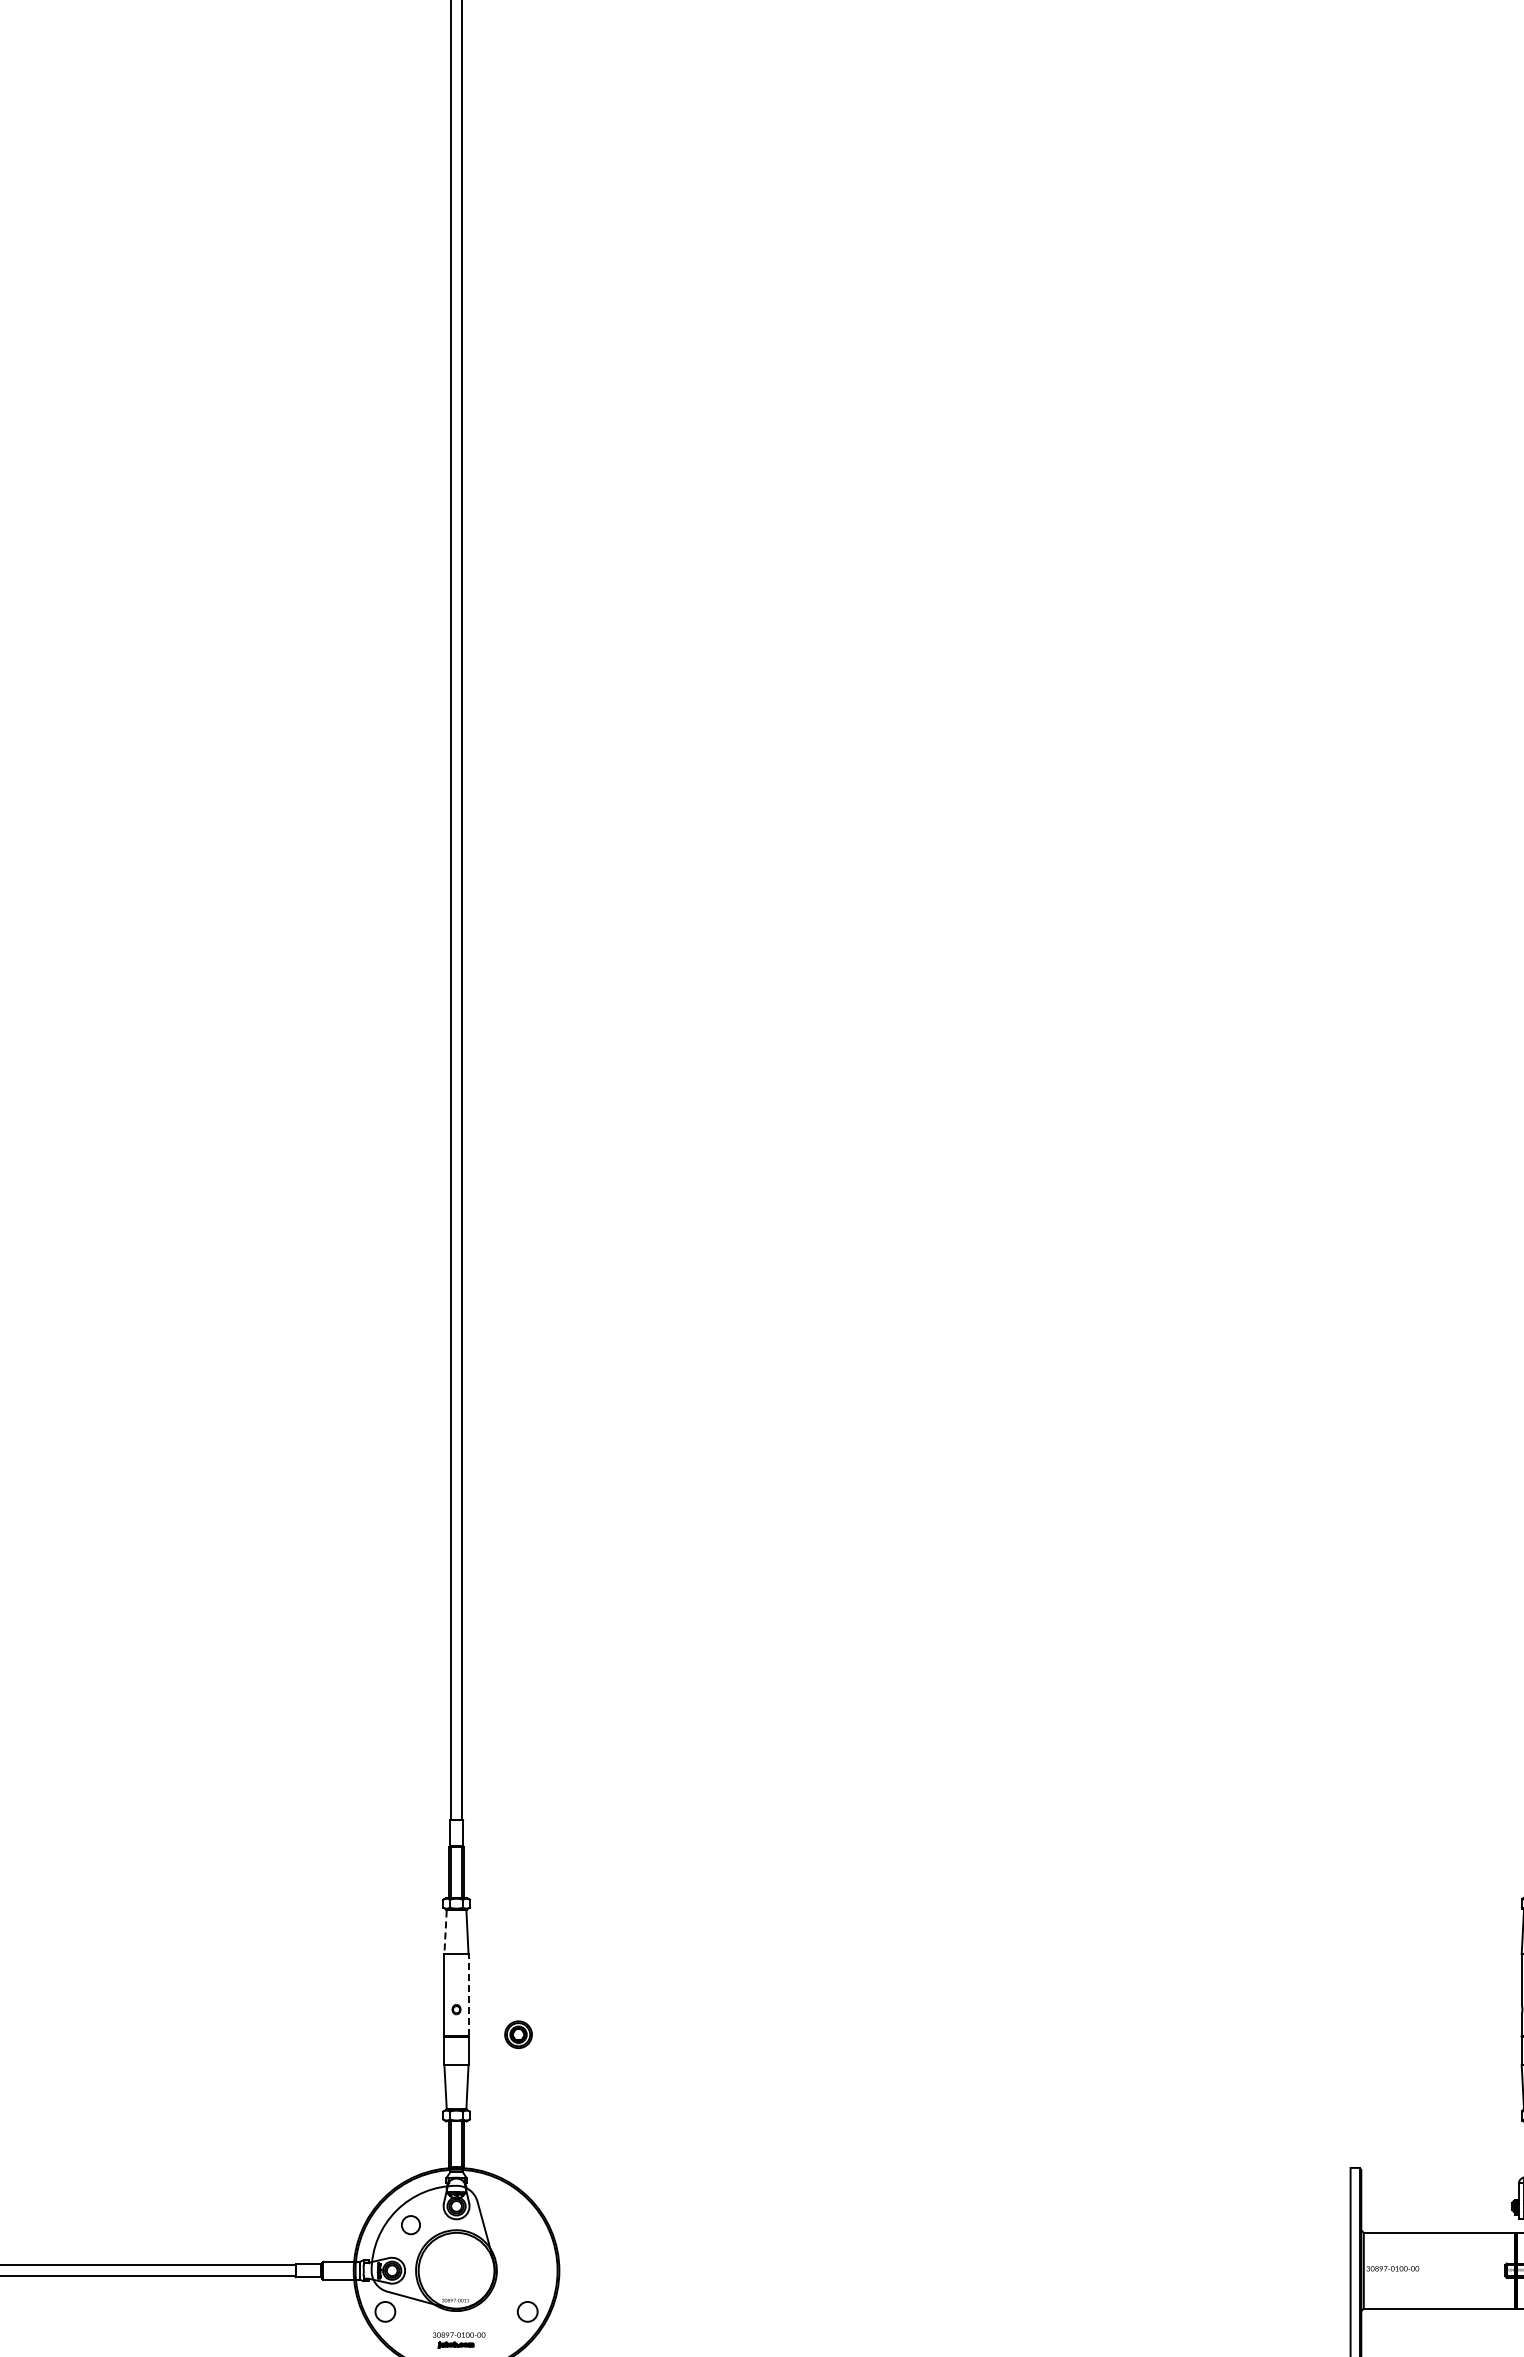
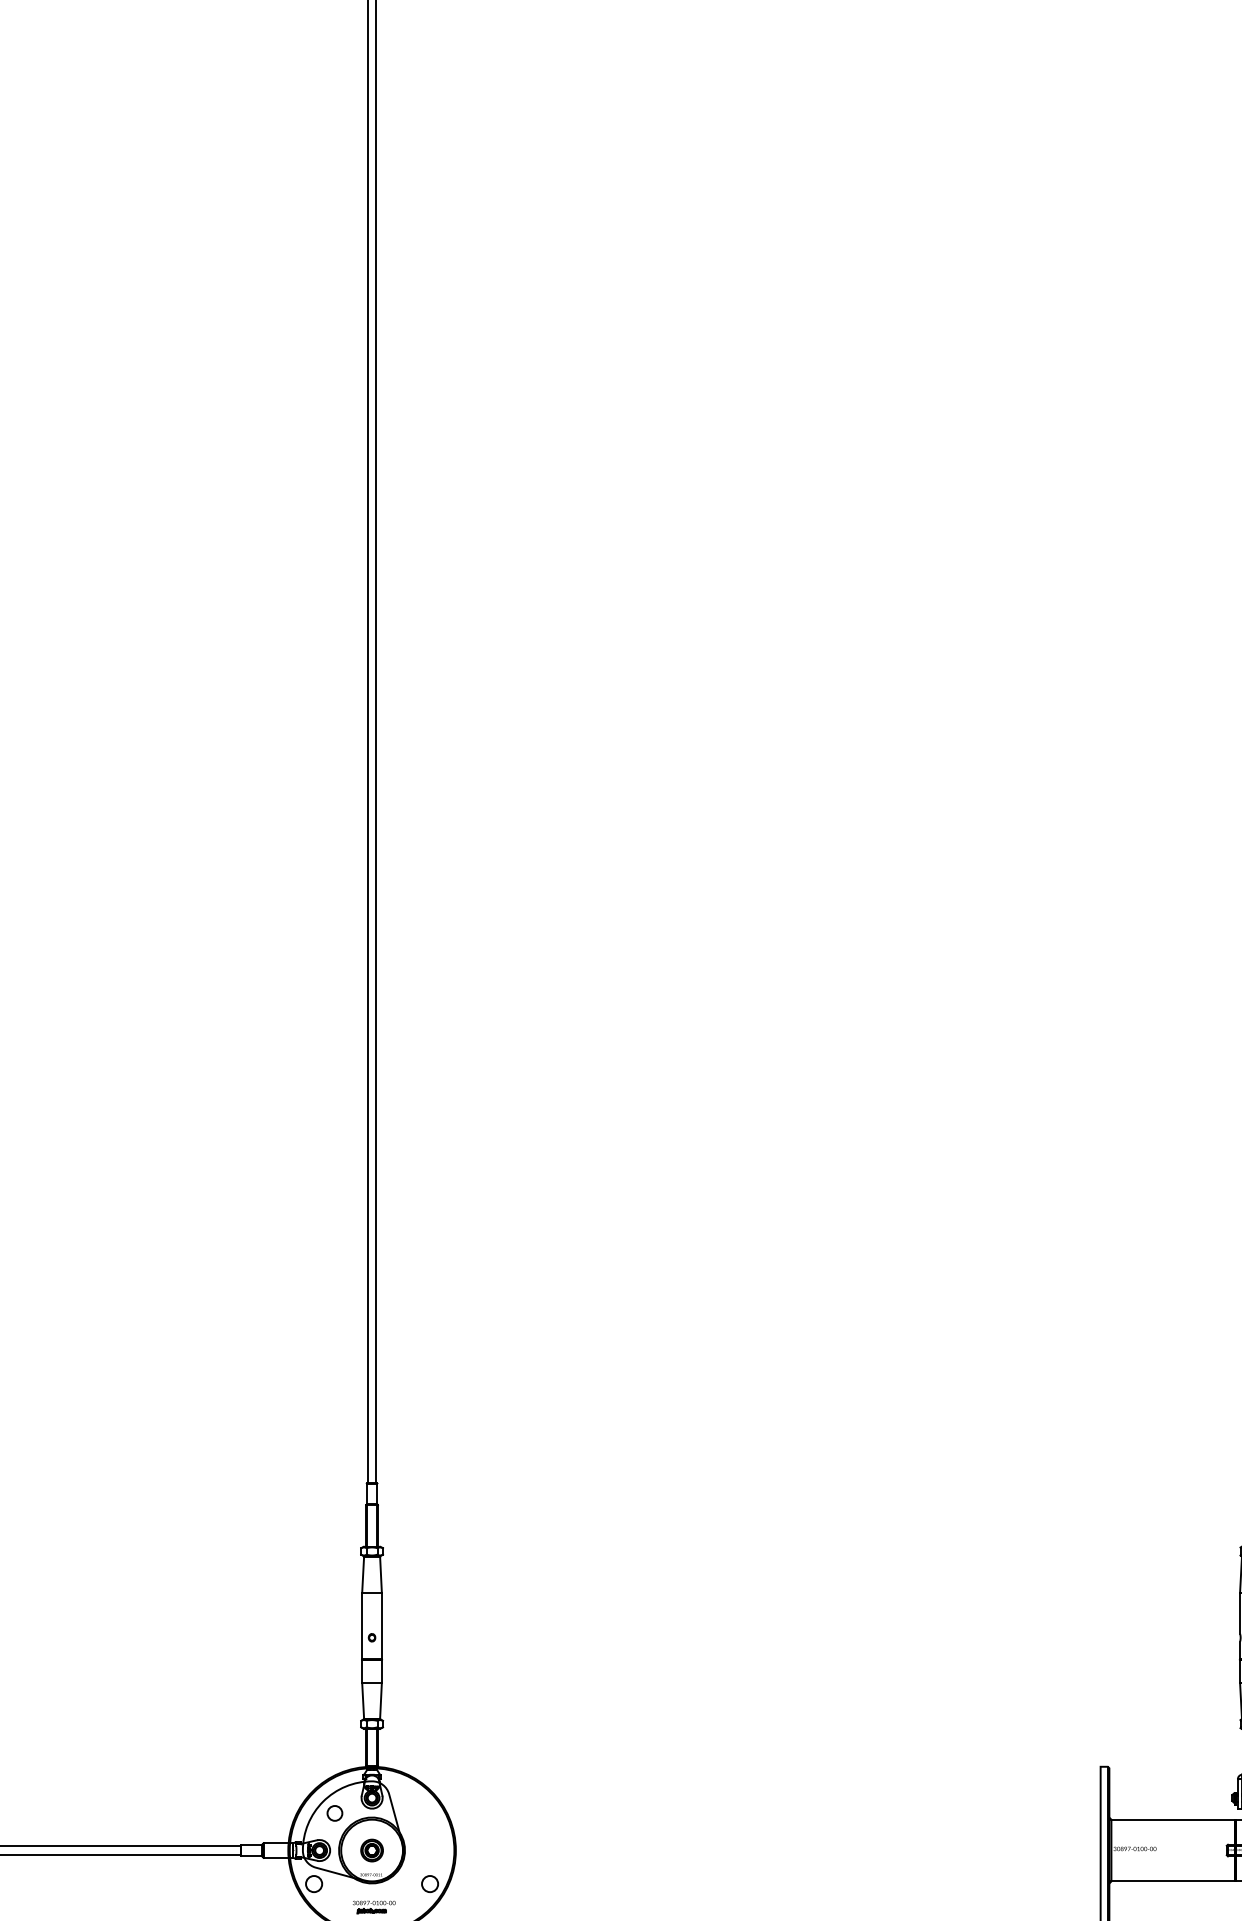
line: (445, 1932) -> (363, 1574), dashed -> solid
line: (468, 1995) -> (381, 1626), dashed -> solid
part: (518, 2034) -> (372, 1850), moved

